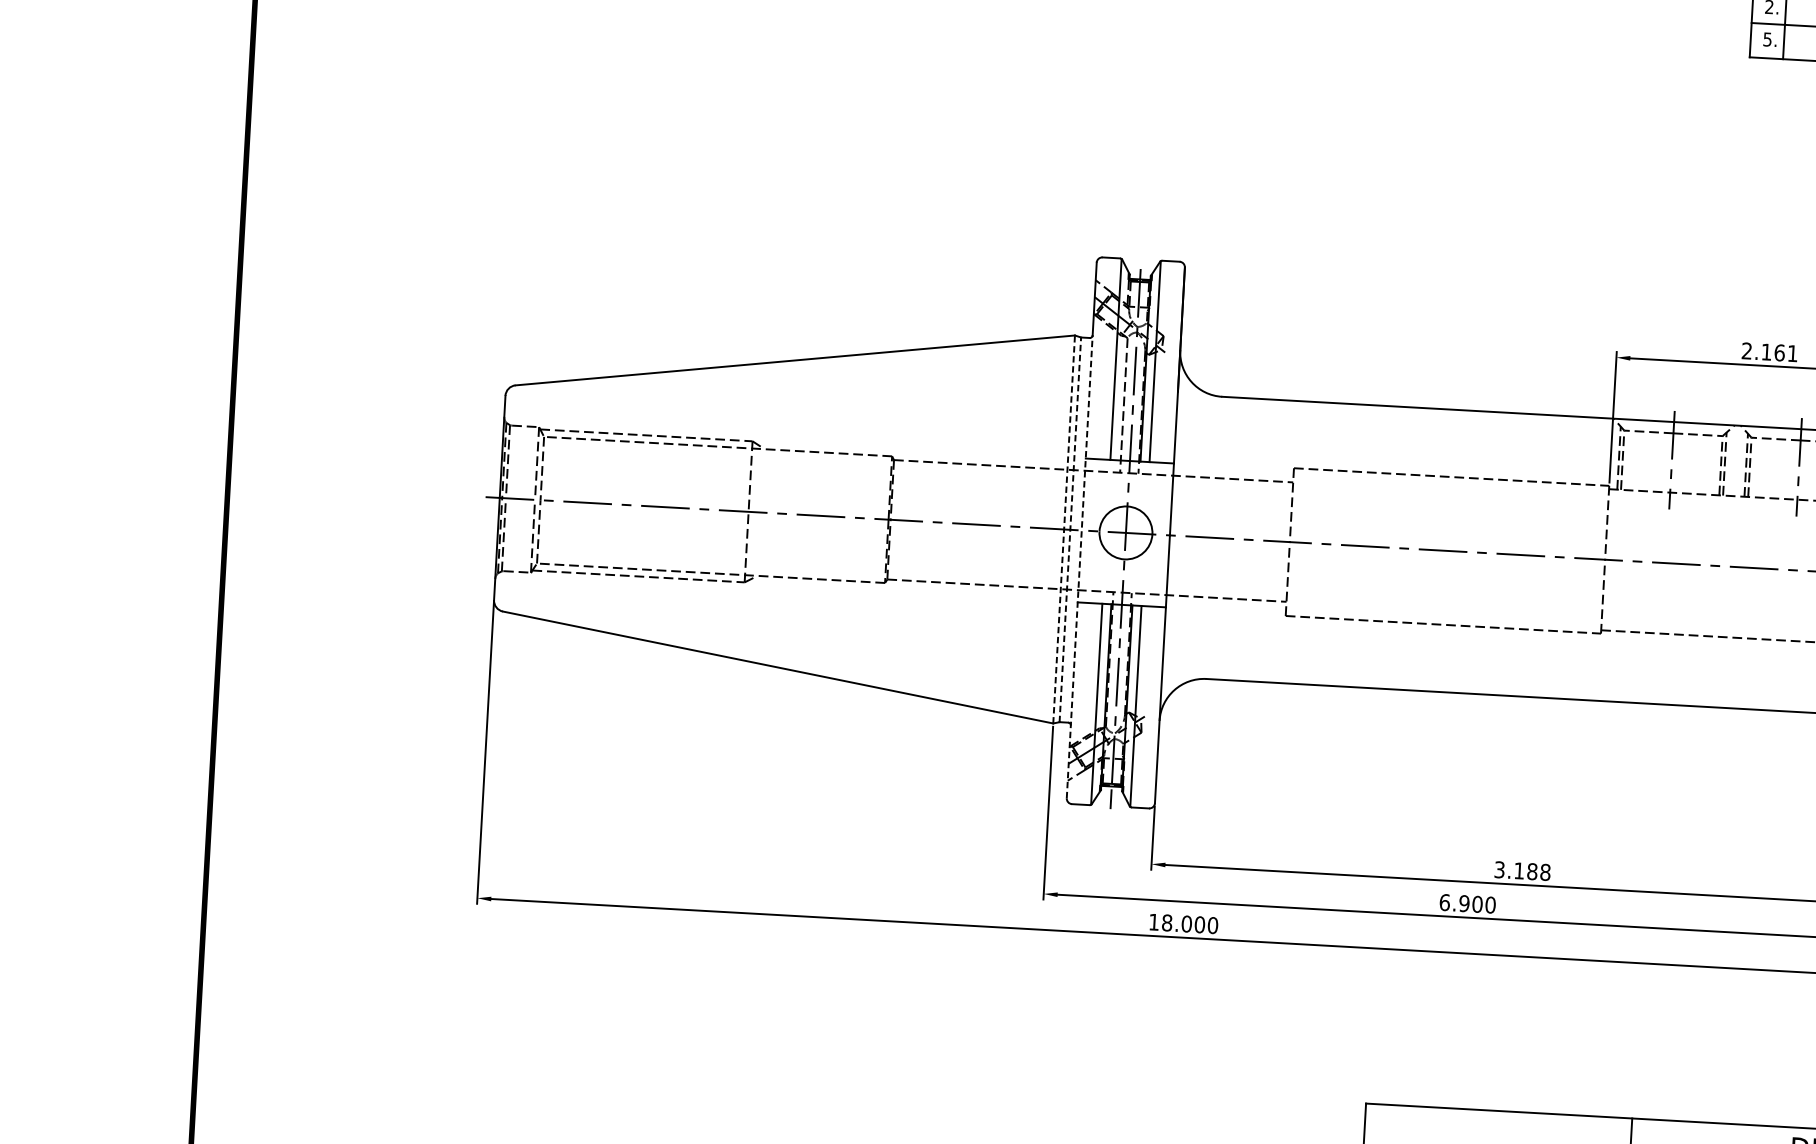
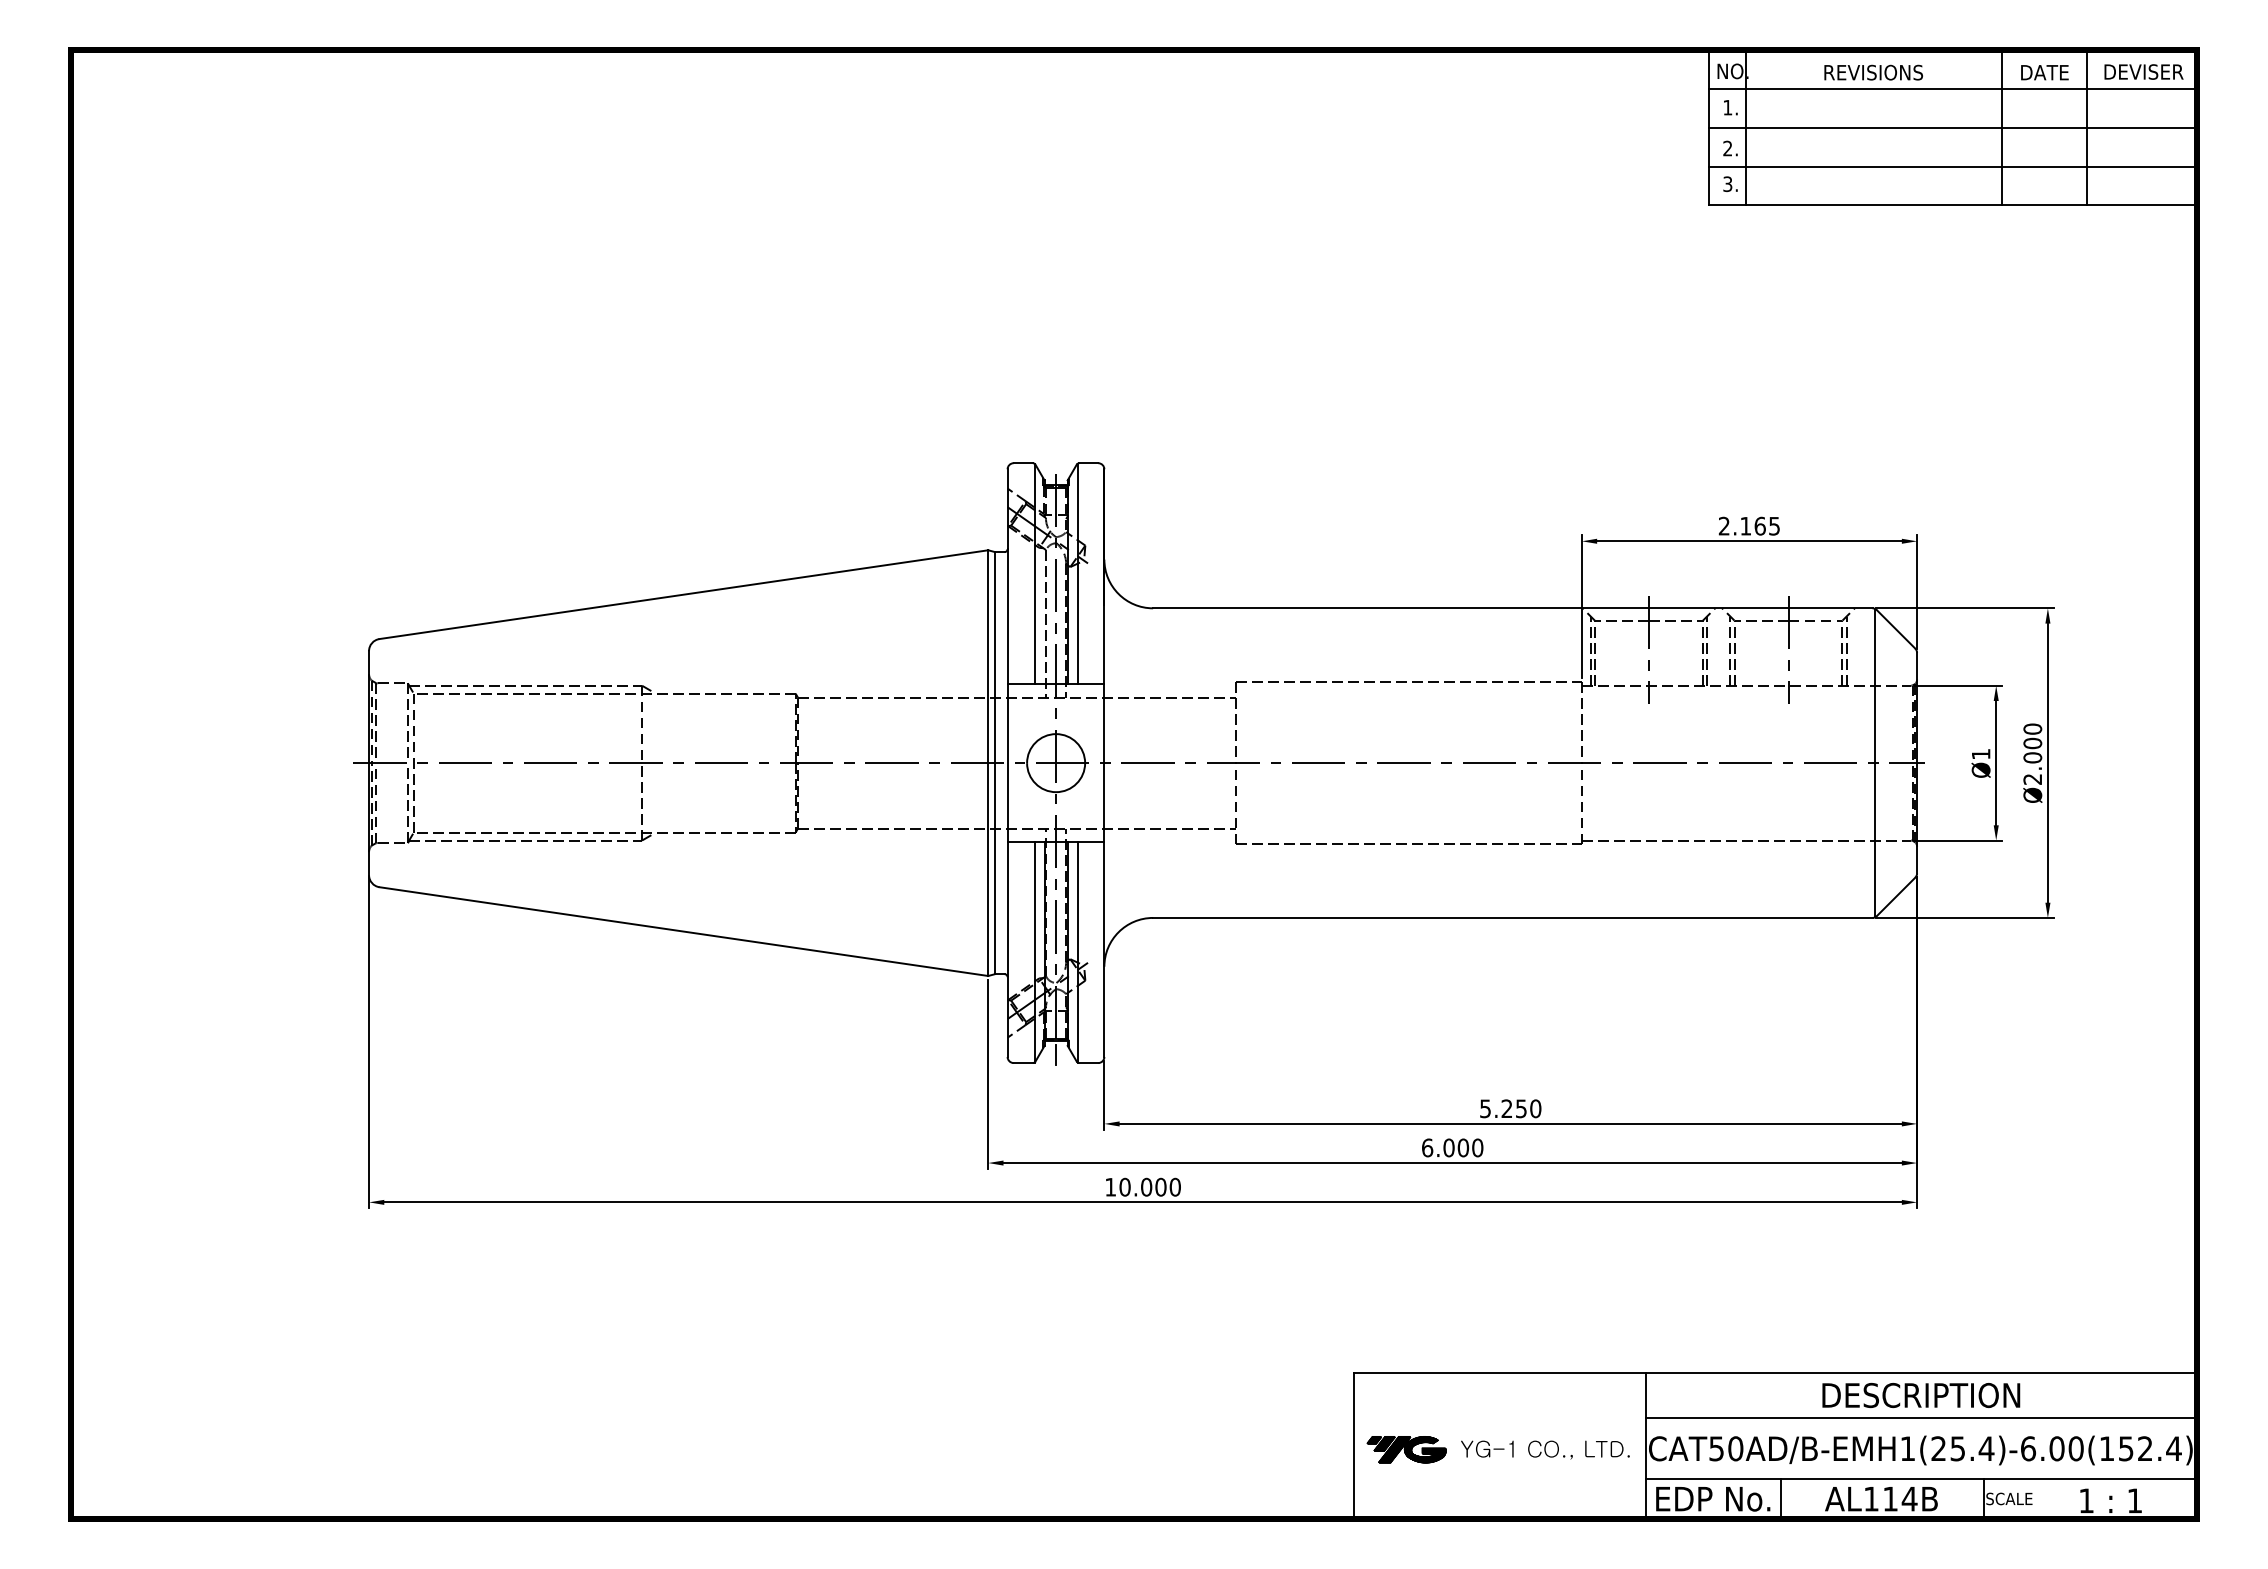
text: (1767, 38) -> (1727, 183), 5. -> 3.
text: (1792, 353) -> (1774, 526), 2.161 -> 2.165
line: (1064, 529) -> (988, 763), dashed -> solid
line: (1070, 529) -> (995, 762), dashed -> solid
line: (1079, 567) -> (1007, 803), dashed -> solid
text: (1522, 870) -> (1510, 1108), 3.188 -> 5.250
text: (1463, 903) -> (1448, 1147), 6.900 -> 6.000
text: (1166, 923) -> (1124, 1187), 18.000 -> 10.000

